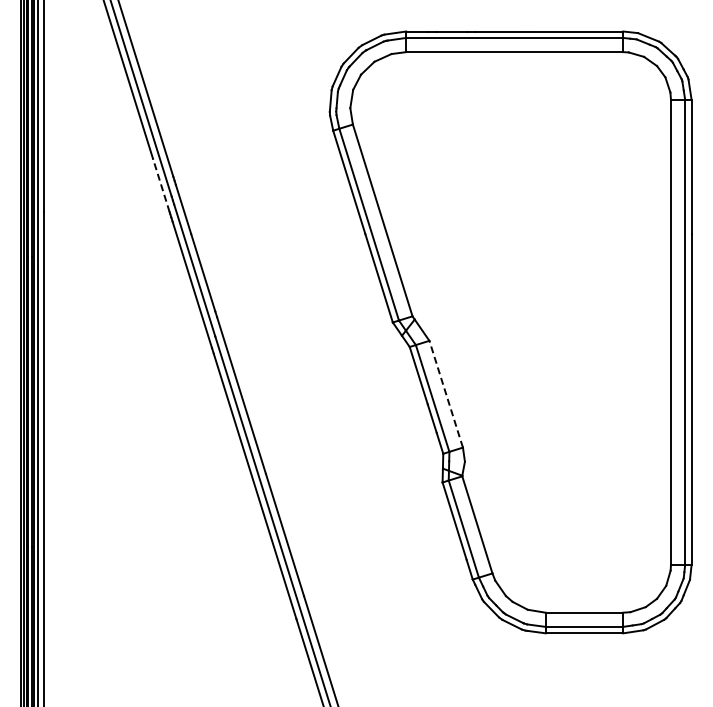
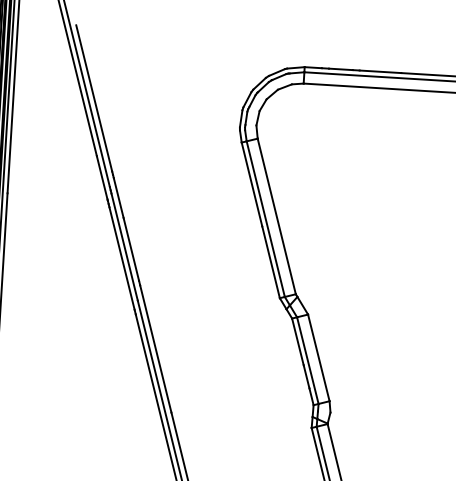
line: (161, 185) -> (102, 177), dashed -> solid
line: (446, 394) -> (319, 358), dashed -> solid

